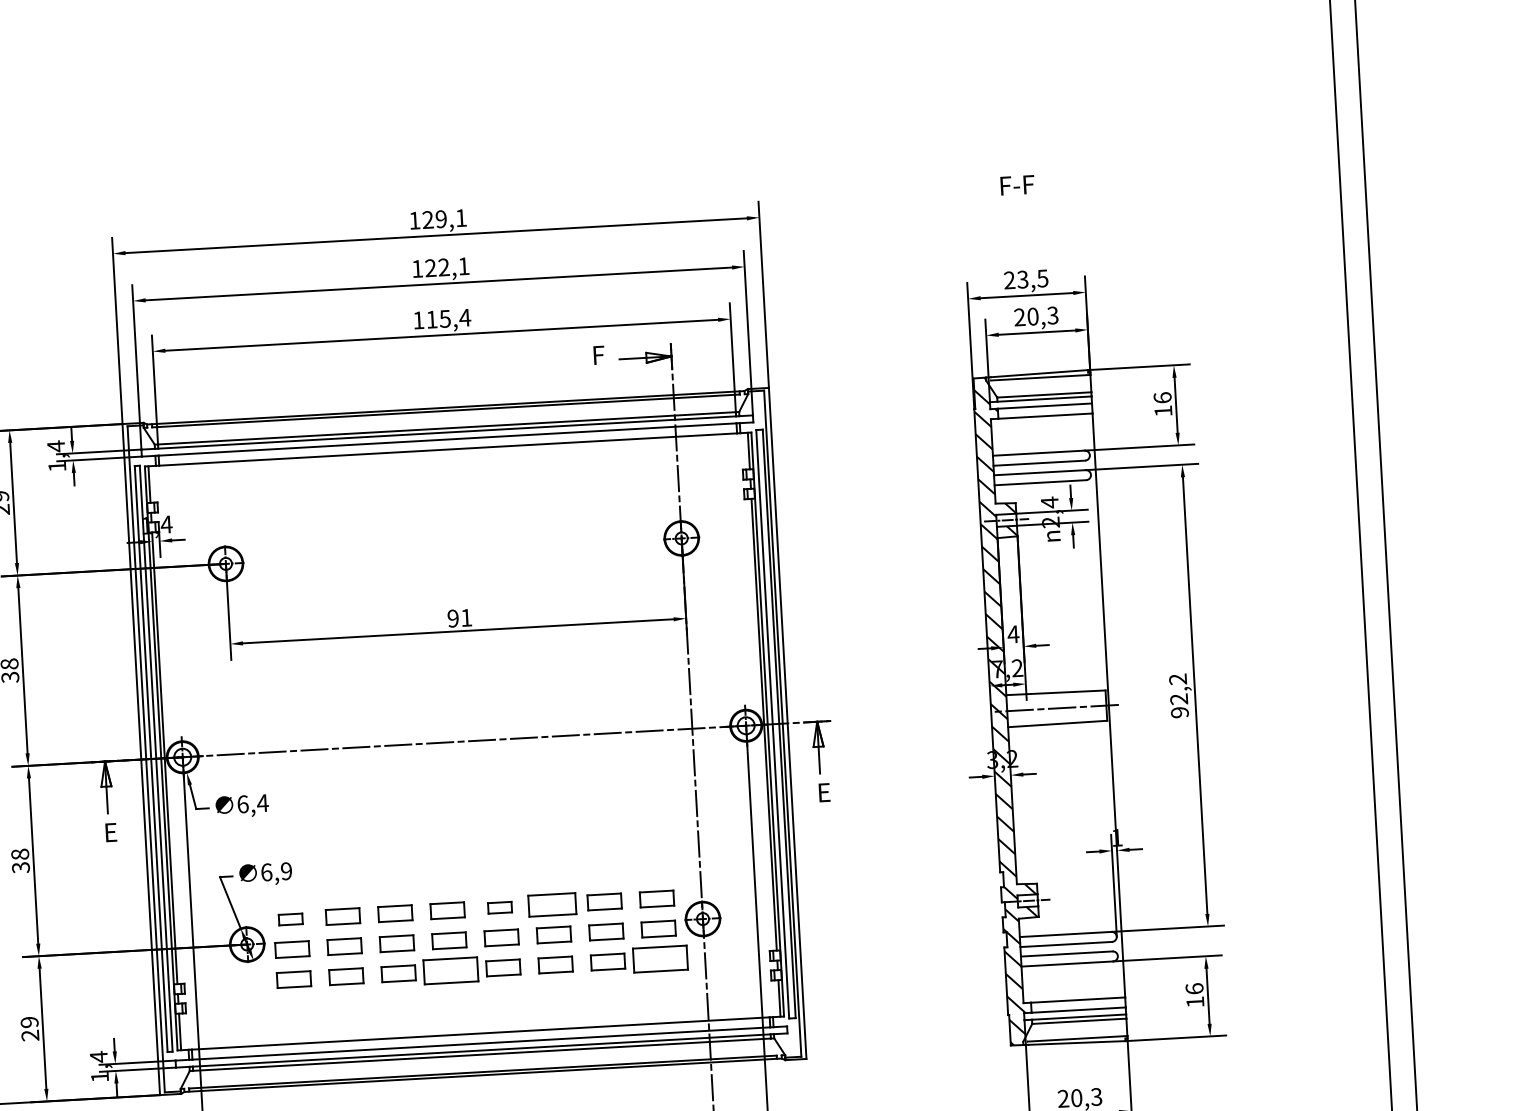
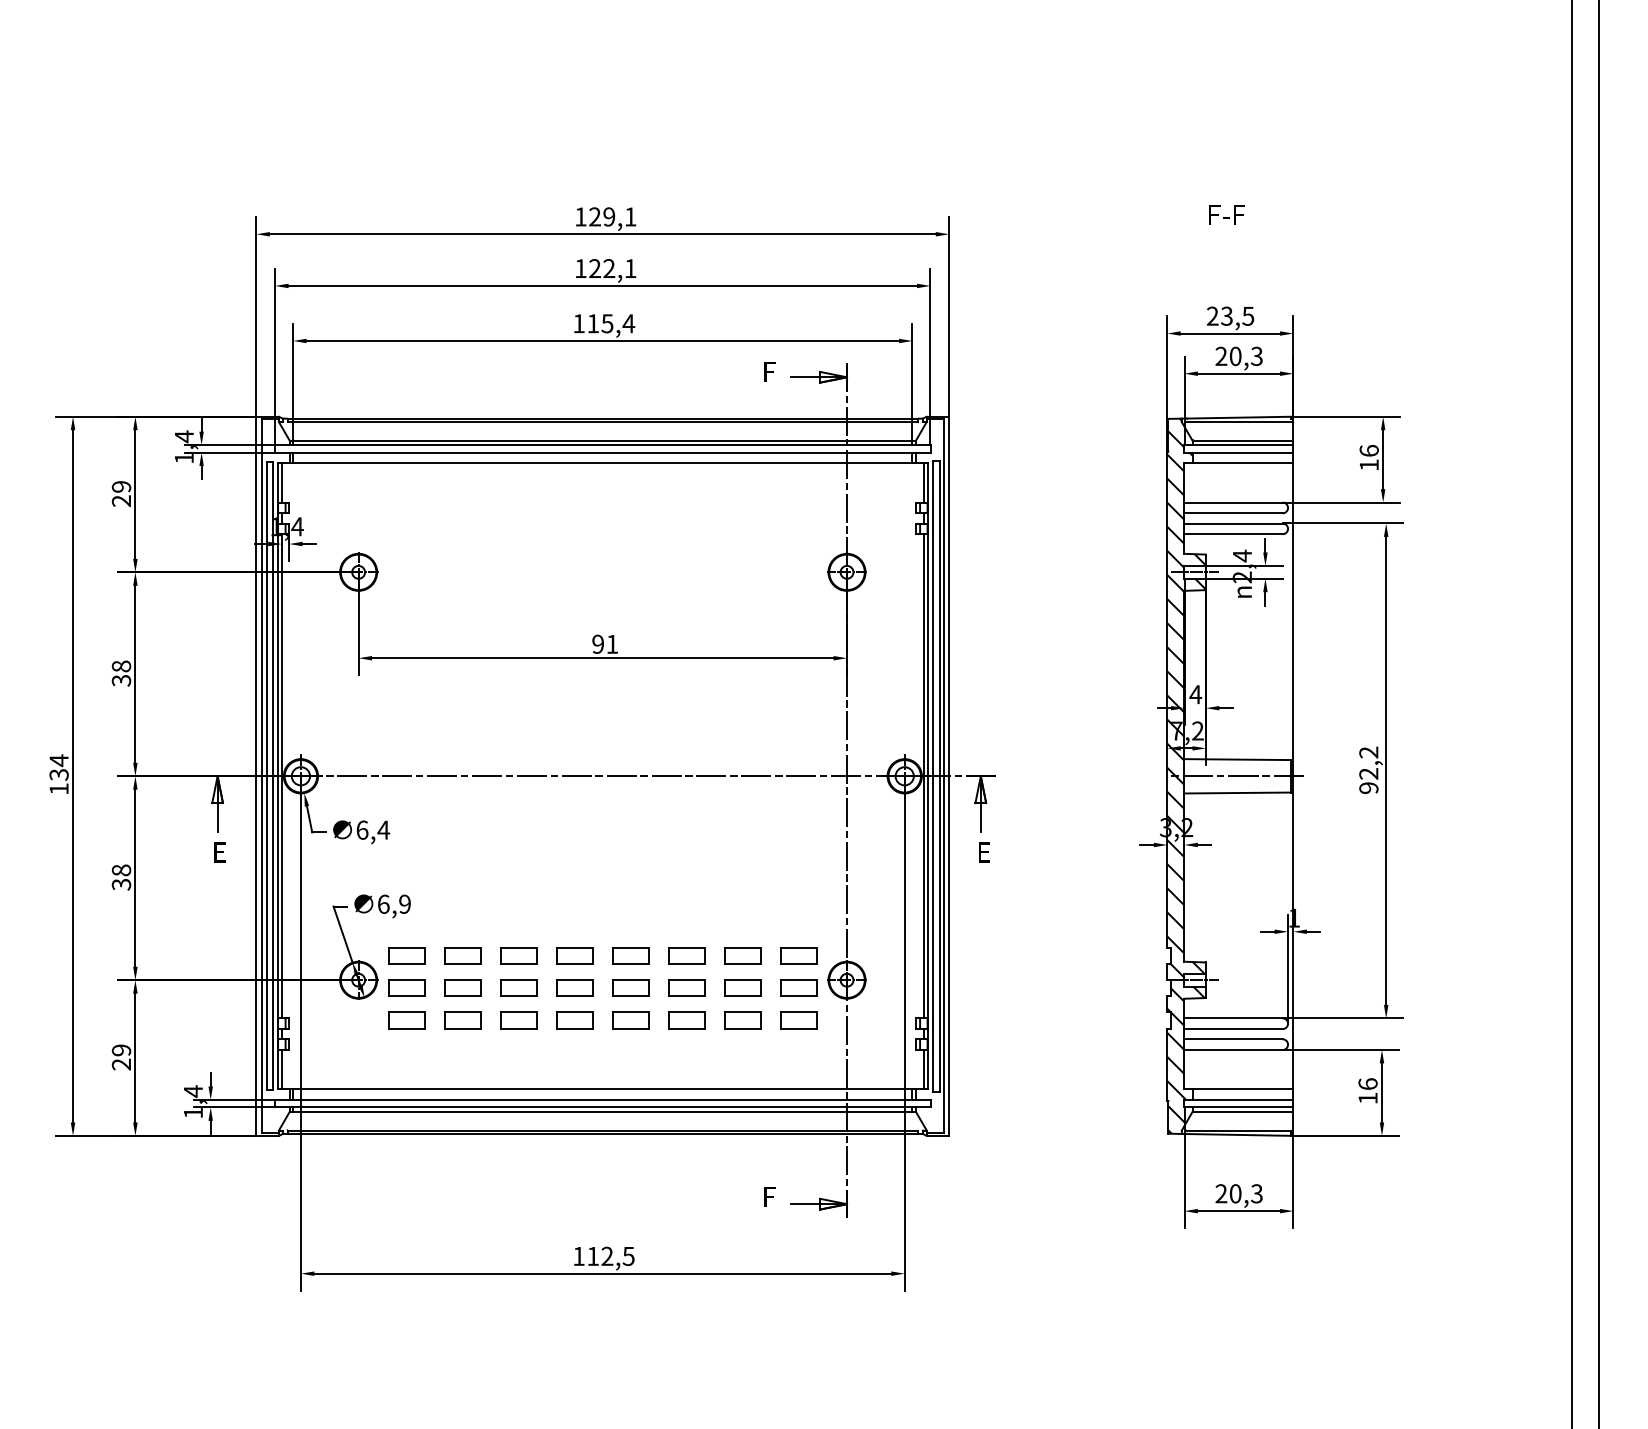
part: (551, 904) -> (686, 955), size x0.71
part: (499, 907) -> (630, 955), size x1.43
part: (290, 918) -> (406, 955), size x1.43
part: (659, 959) -> (798, 1020), size x0.62
part: (450, 970) -> (574, 1020), size x0.62

